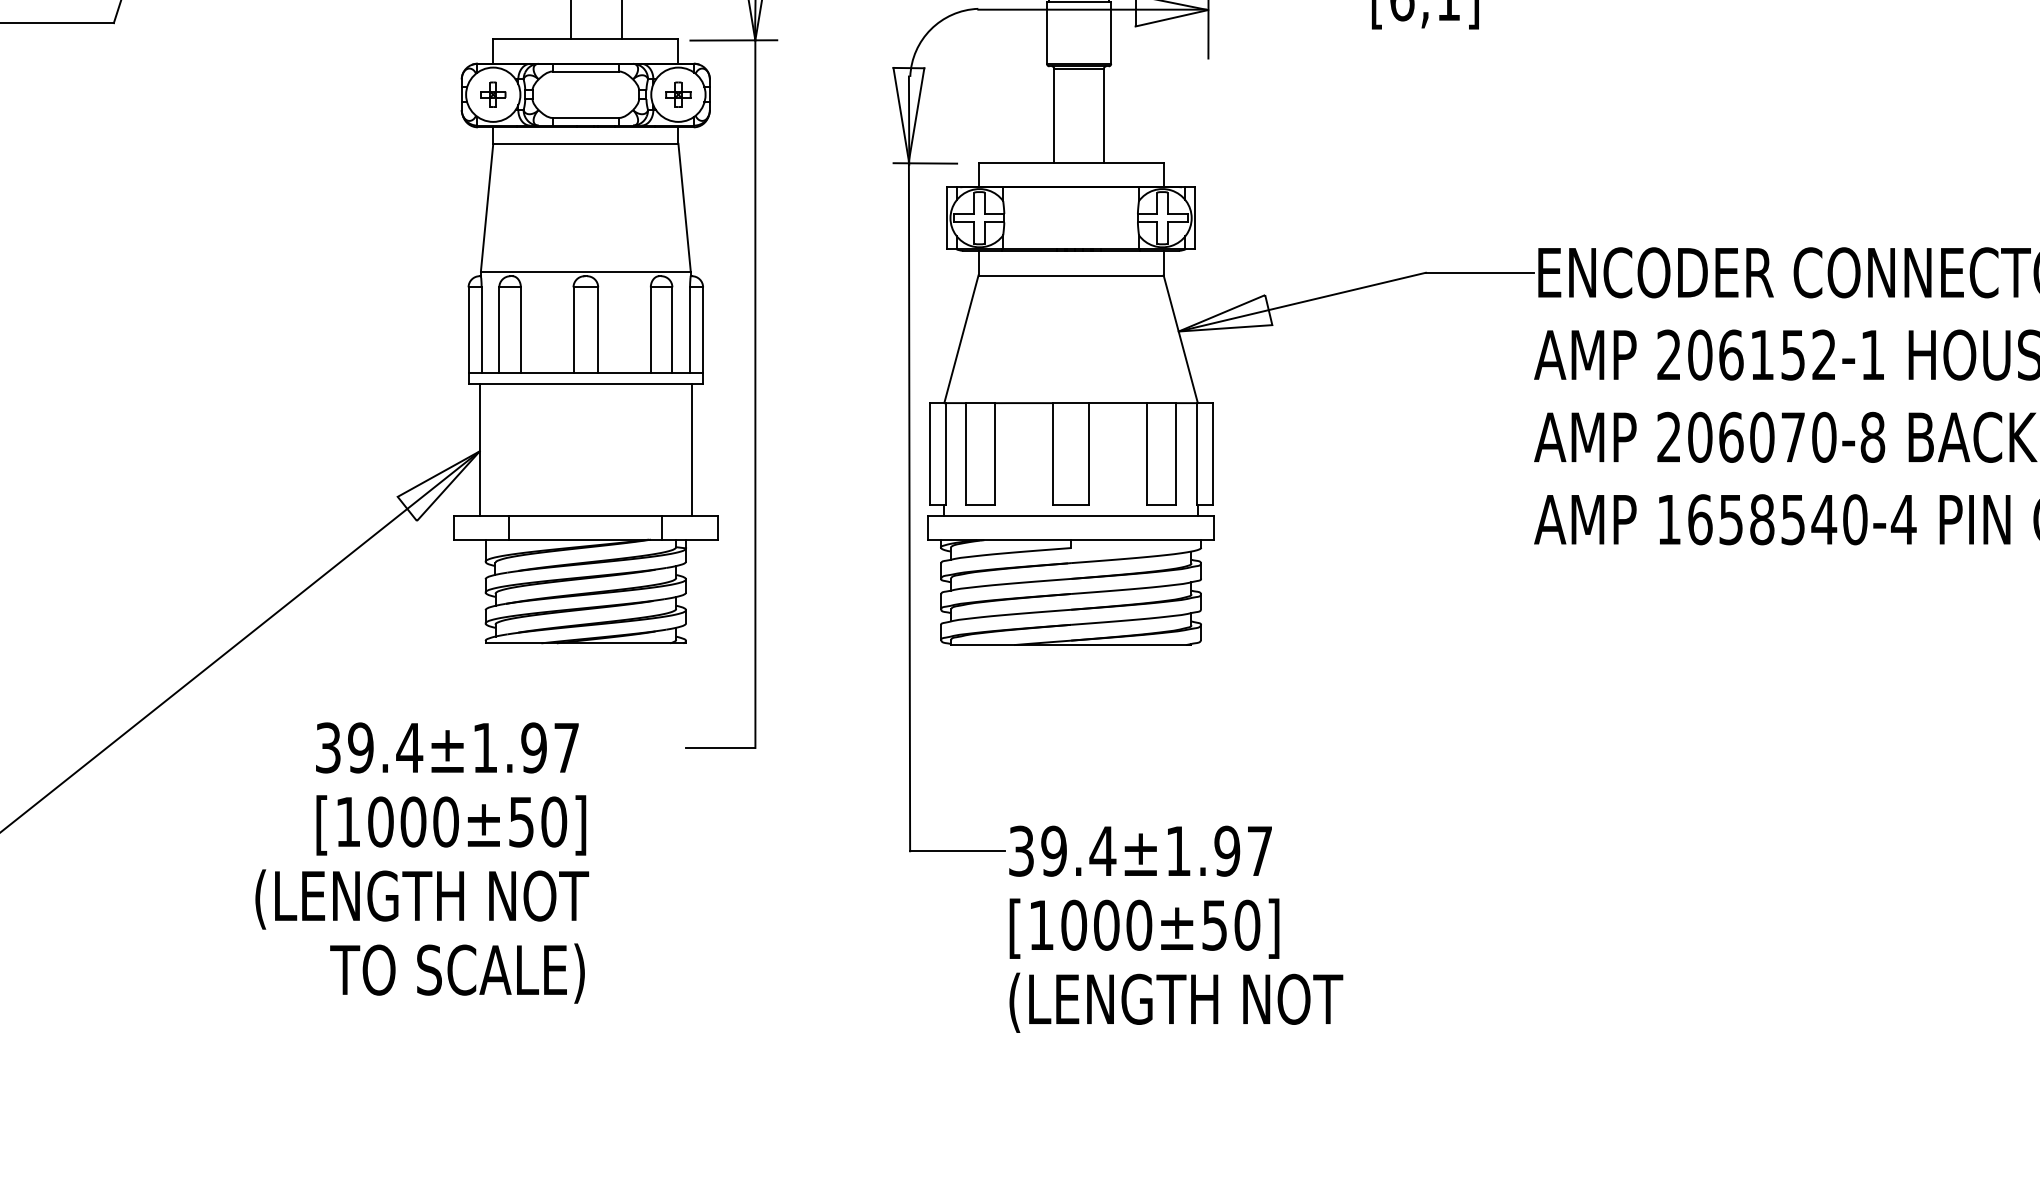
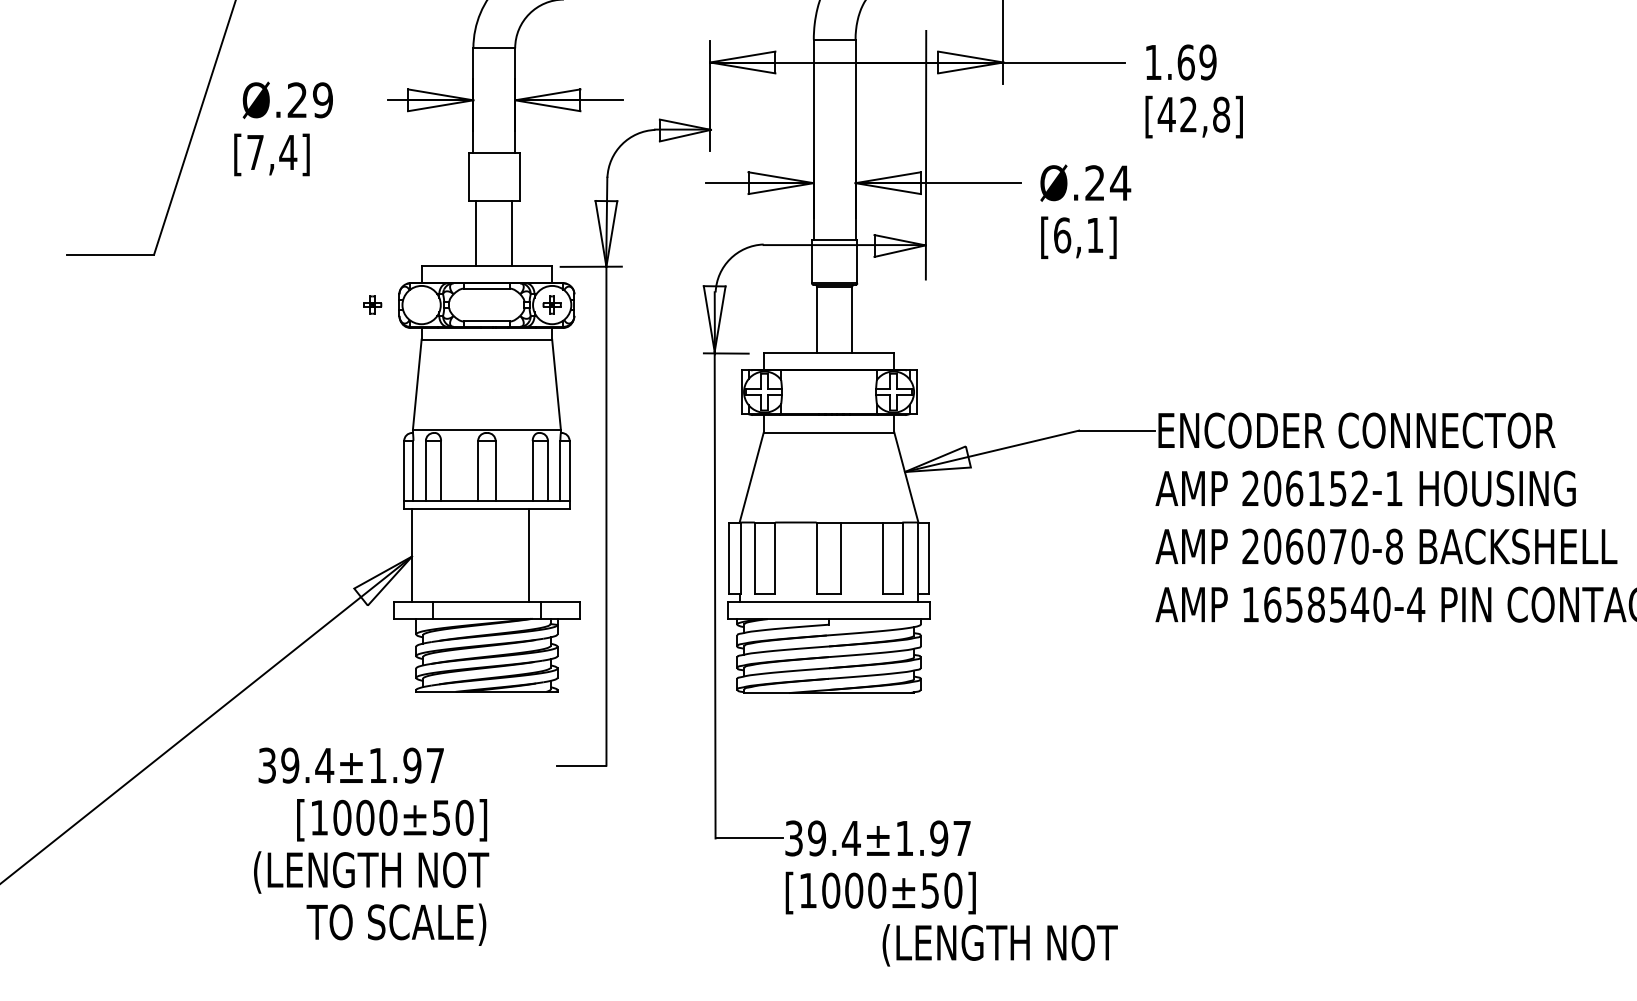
part: (493, 93) -> (372, 304), moved
line: (691, 449) -> (528, 555), moved
text: (446, 747) -> (350, 765), moved
text: (1175, 1003) -> (999, 945), moved

